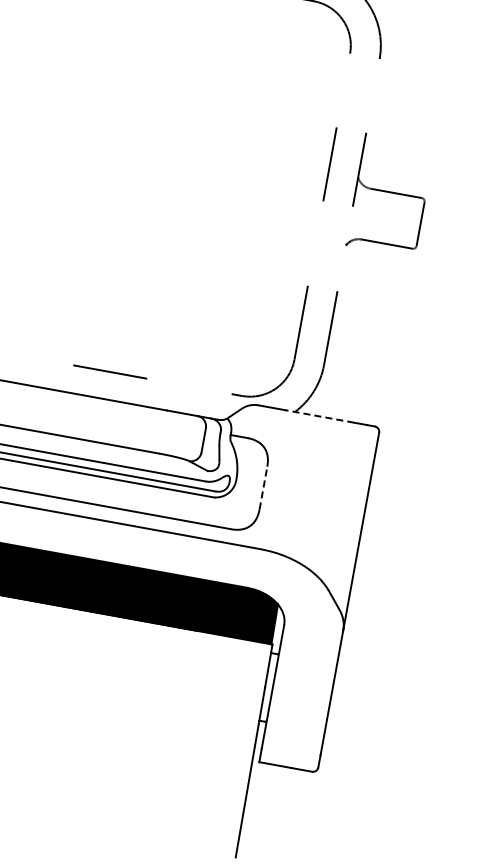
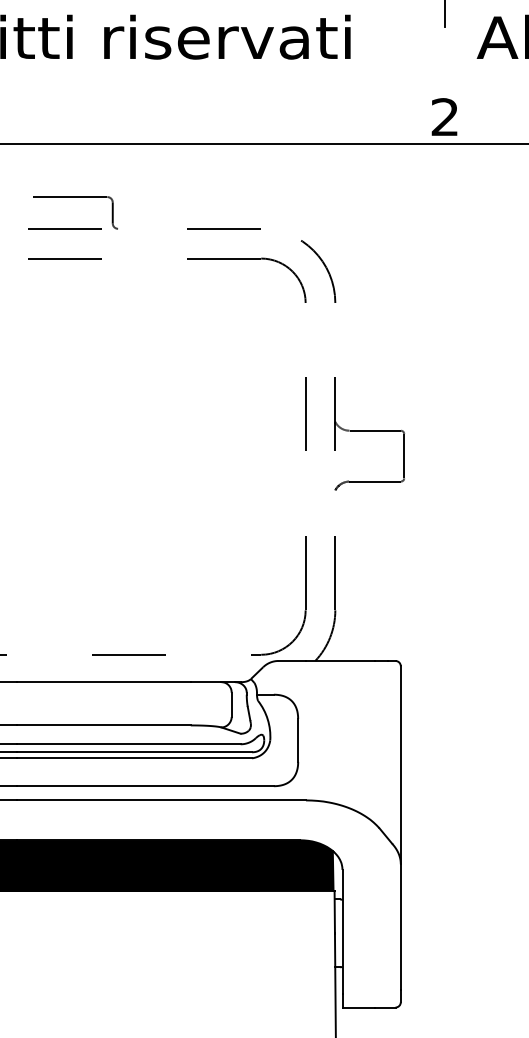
line: (319, 415) -> (339, 660), dashed -> solid
line: (263, 487) -> (298, 739), dashed -> solid

